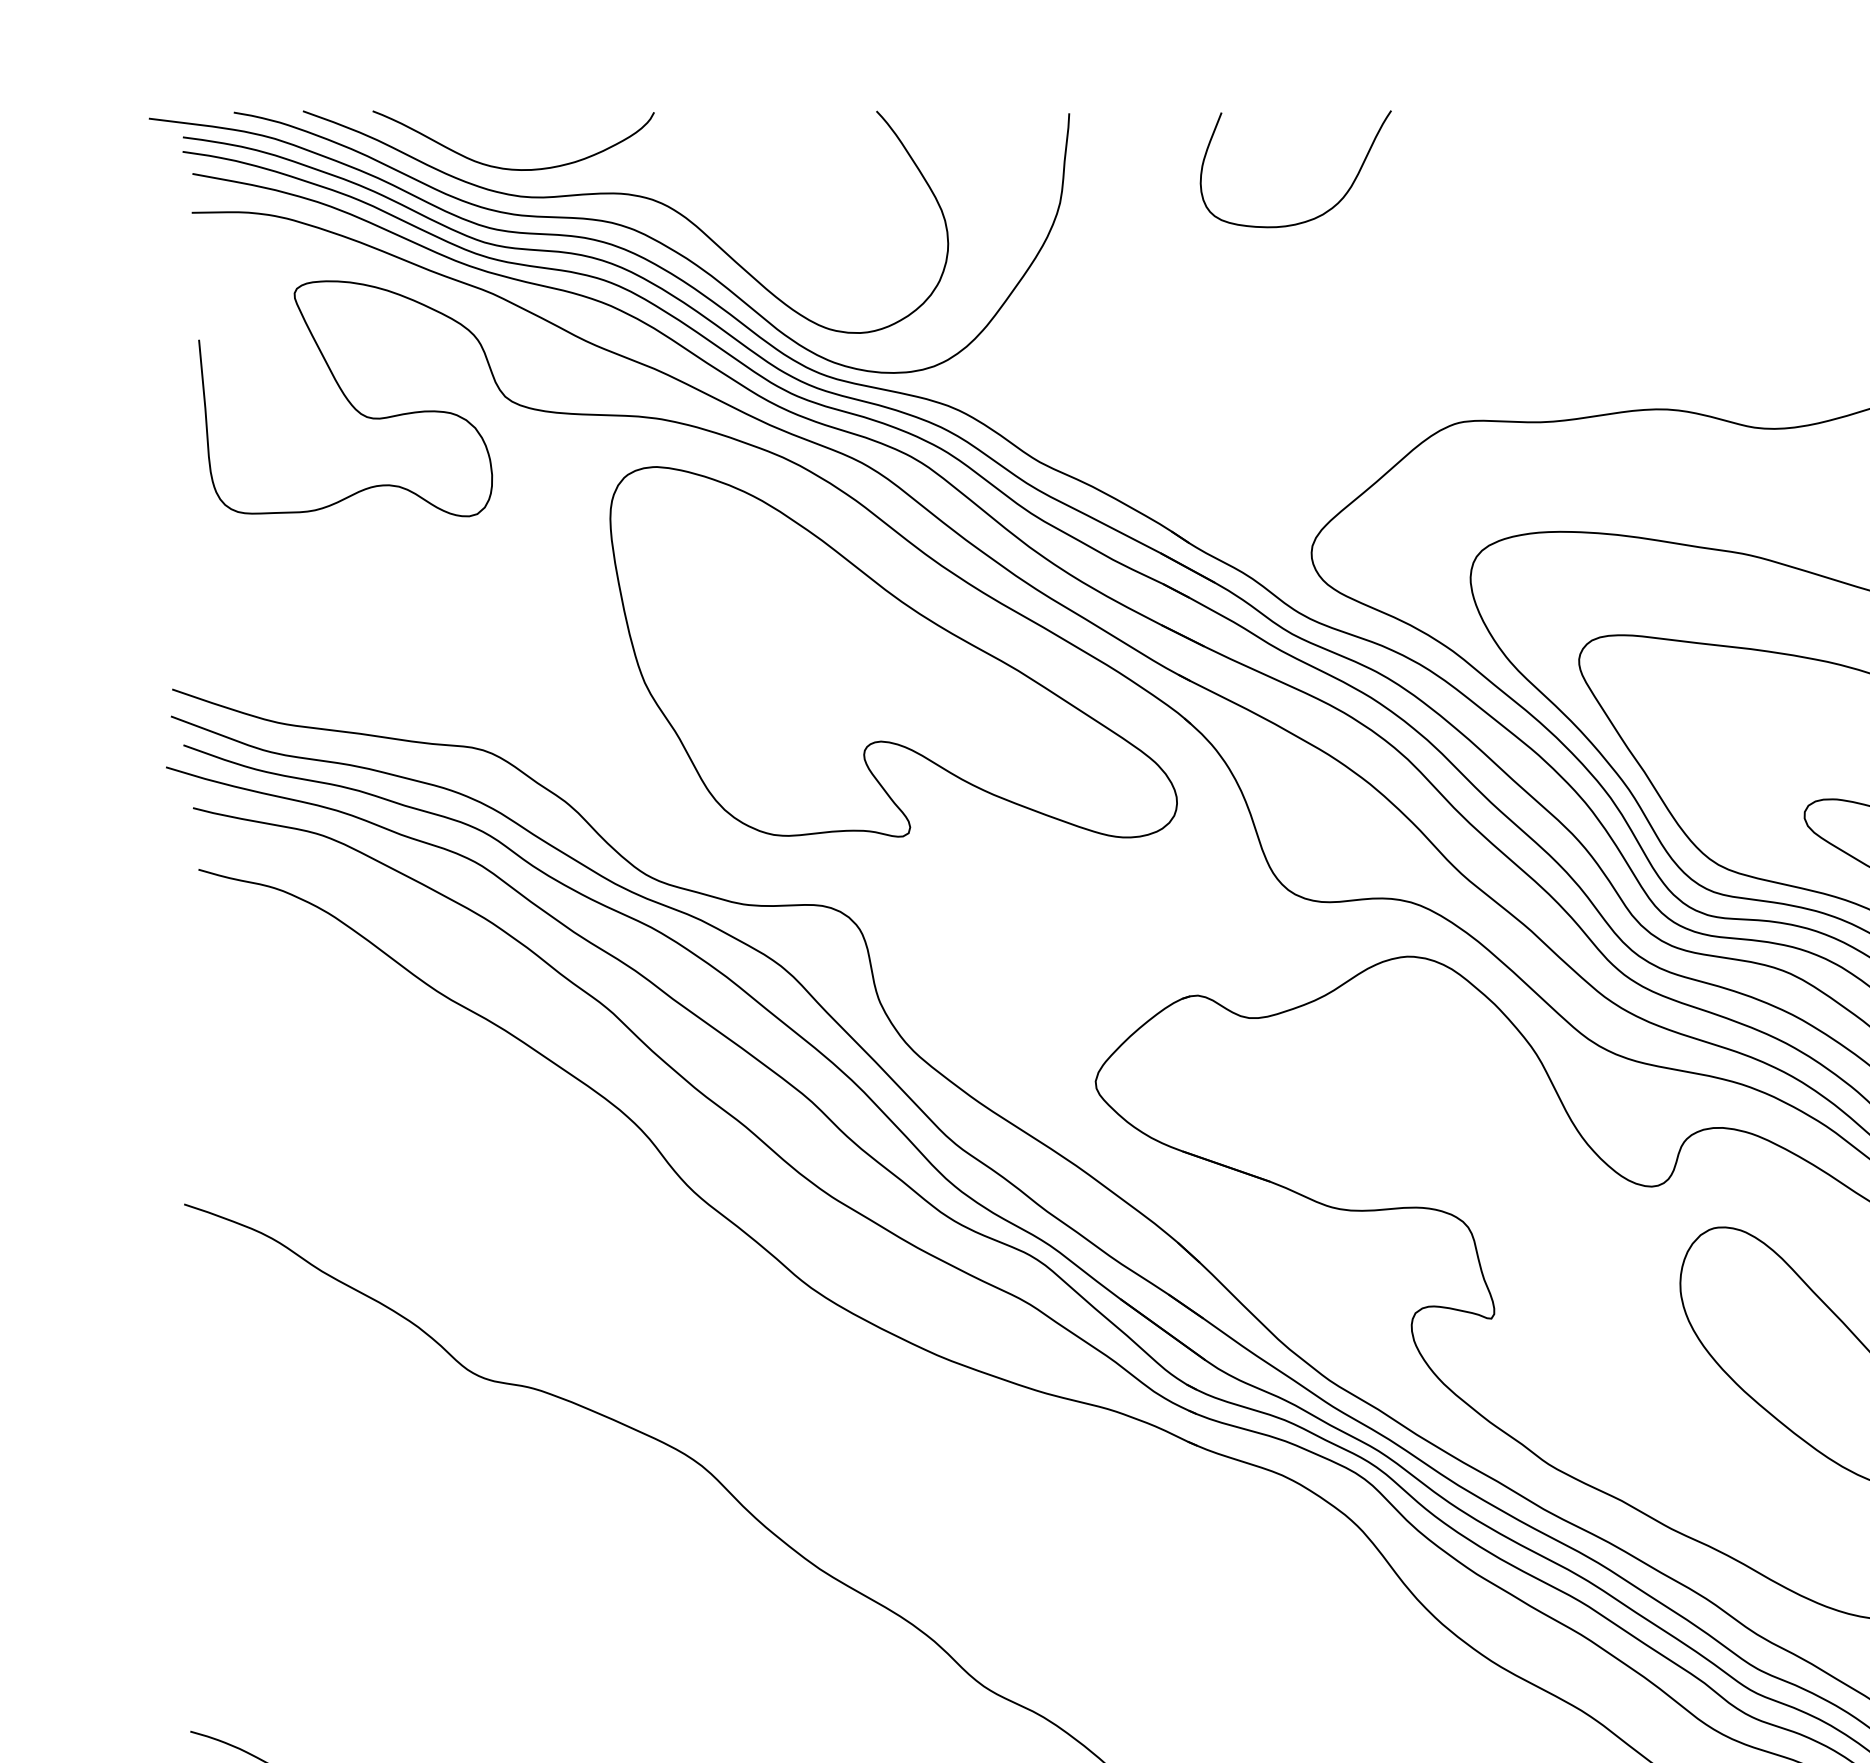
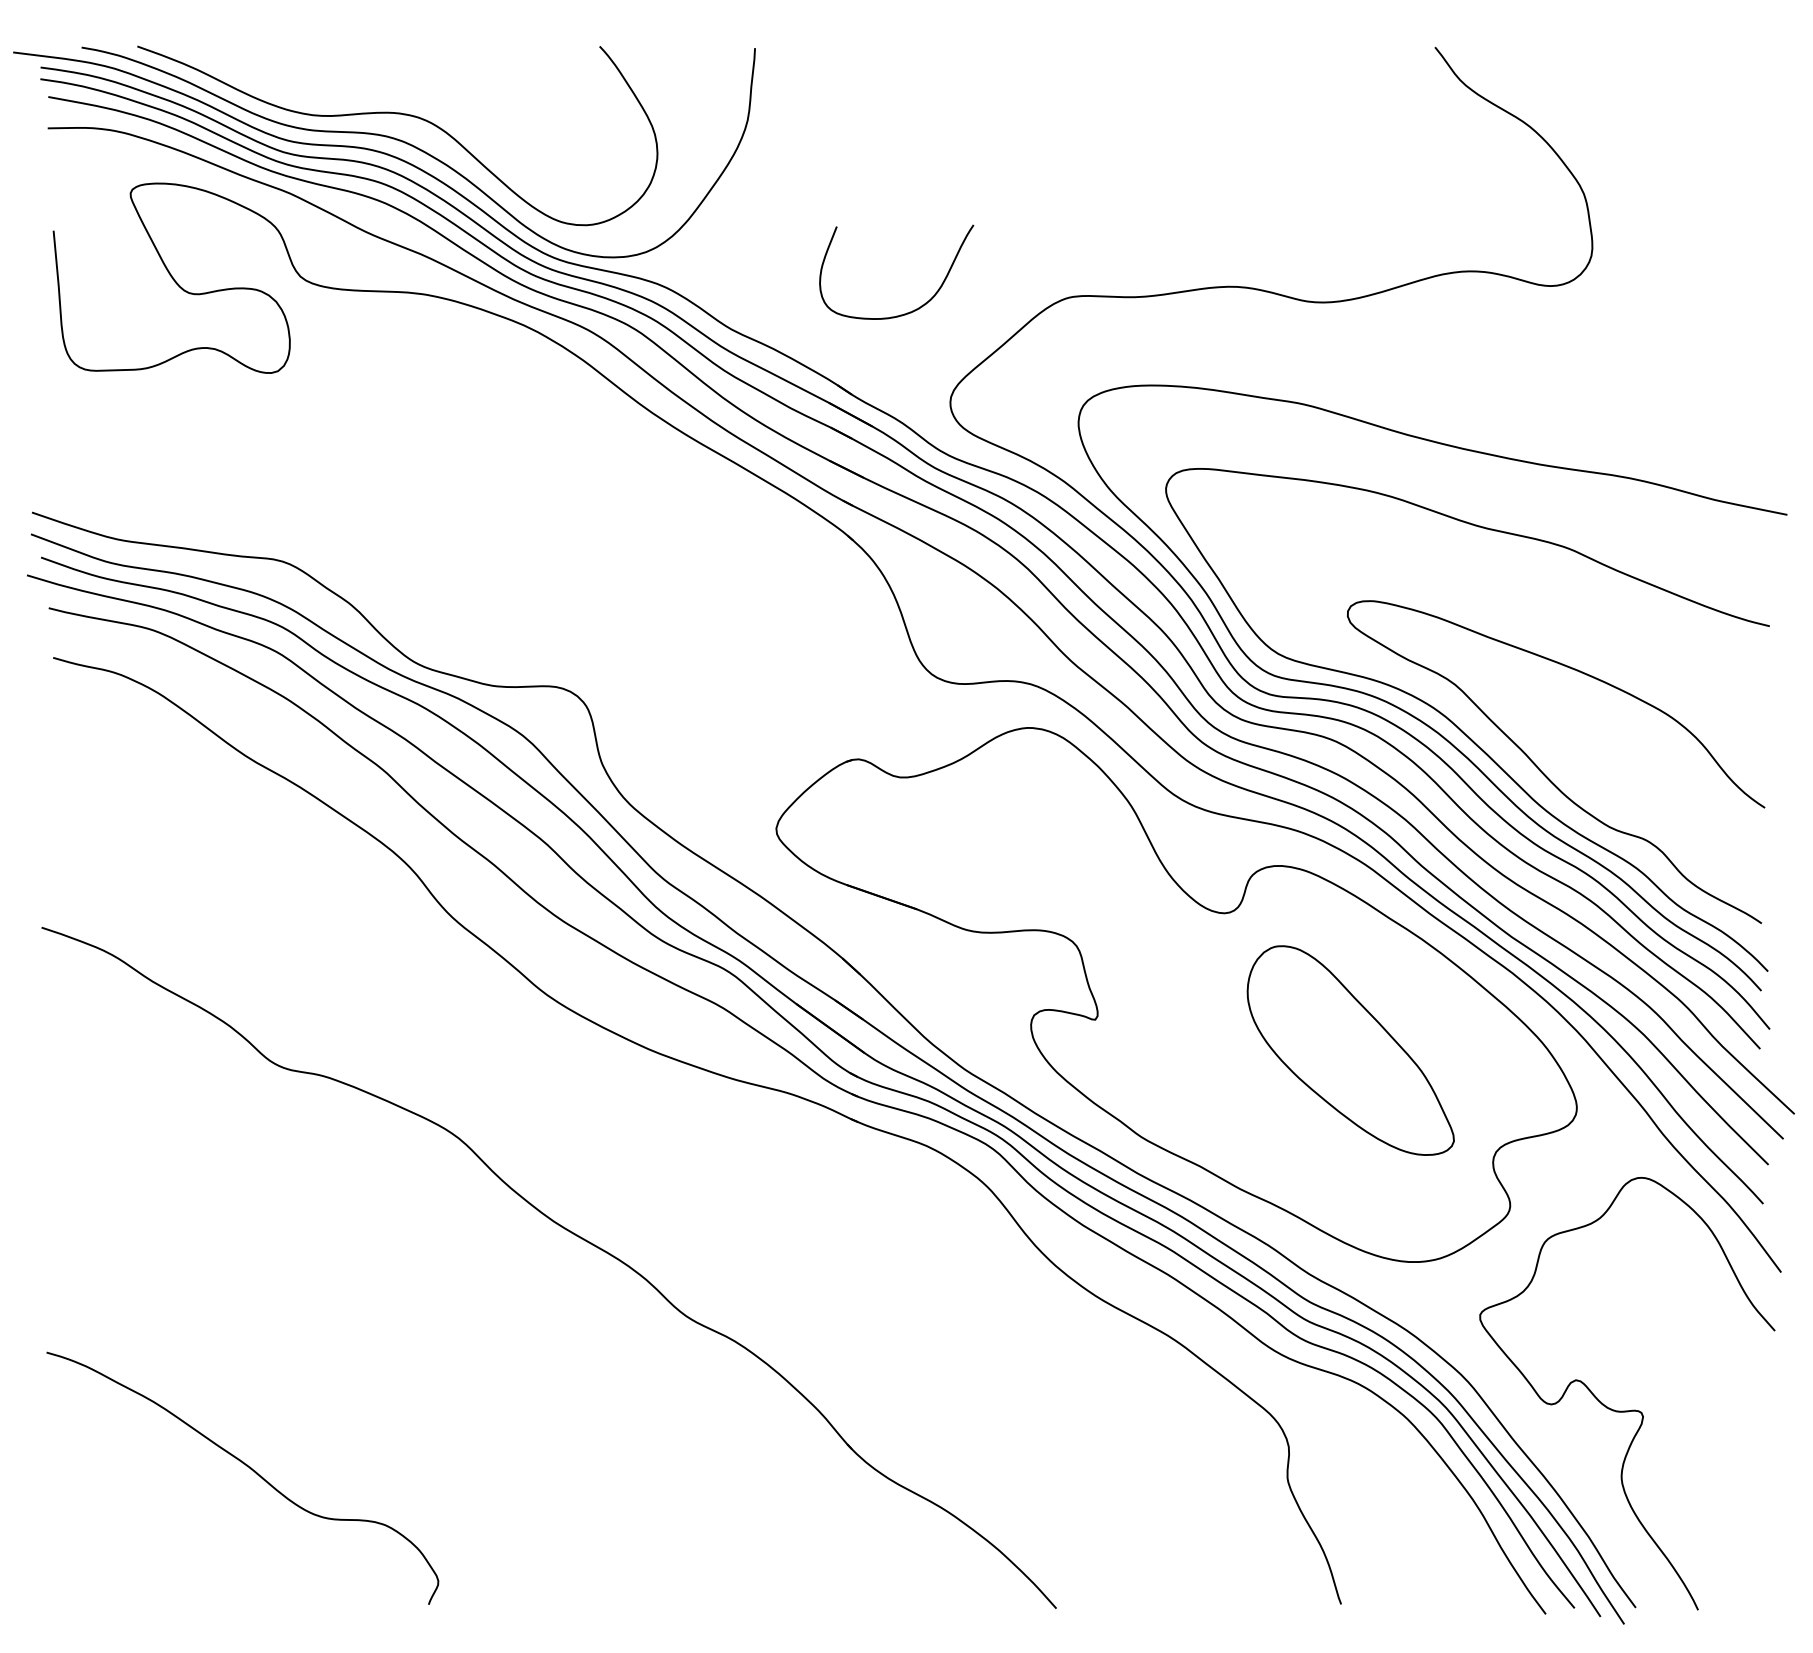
curve: (512, 168) -> (306, 92), removed
curve: (1327, 209) -> (922, 304), moved
part: (893, 652) -> (613, 482), removed

